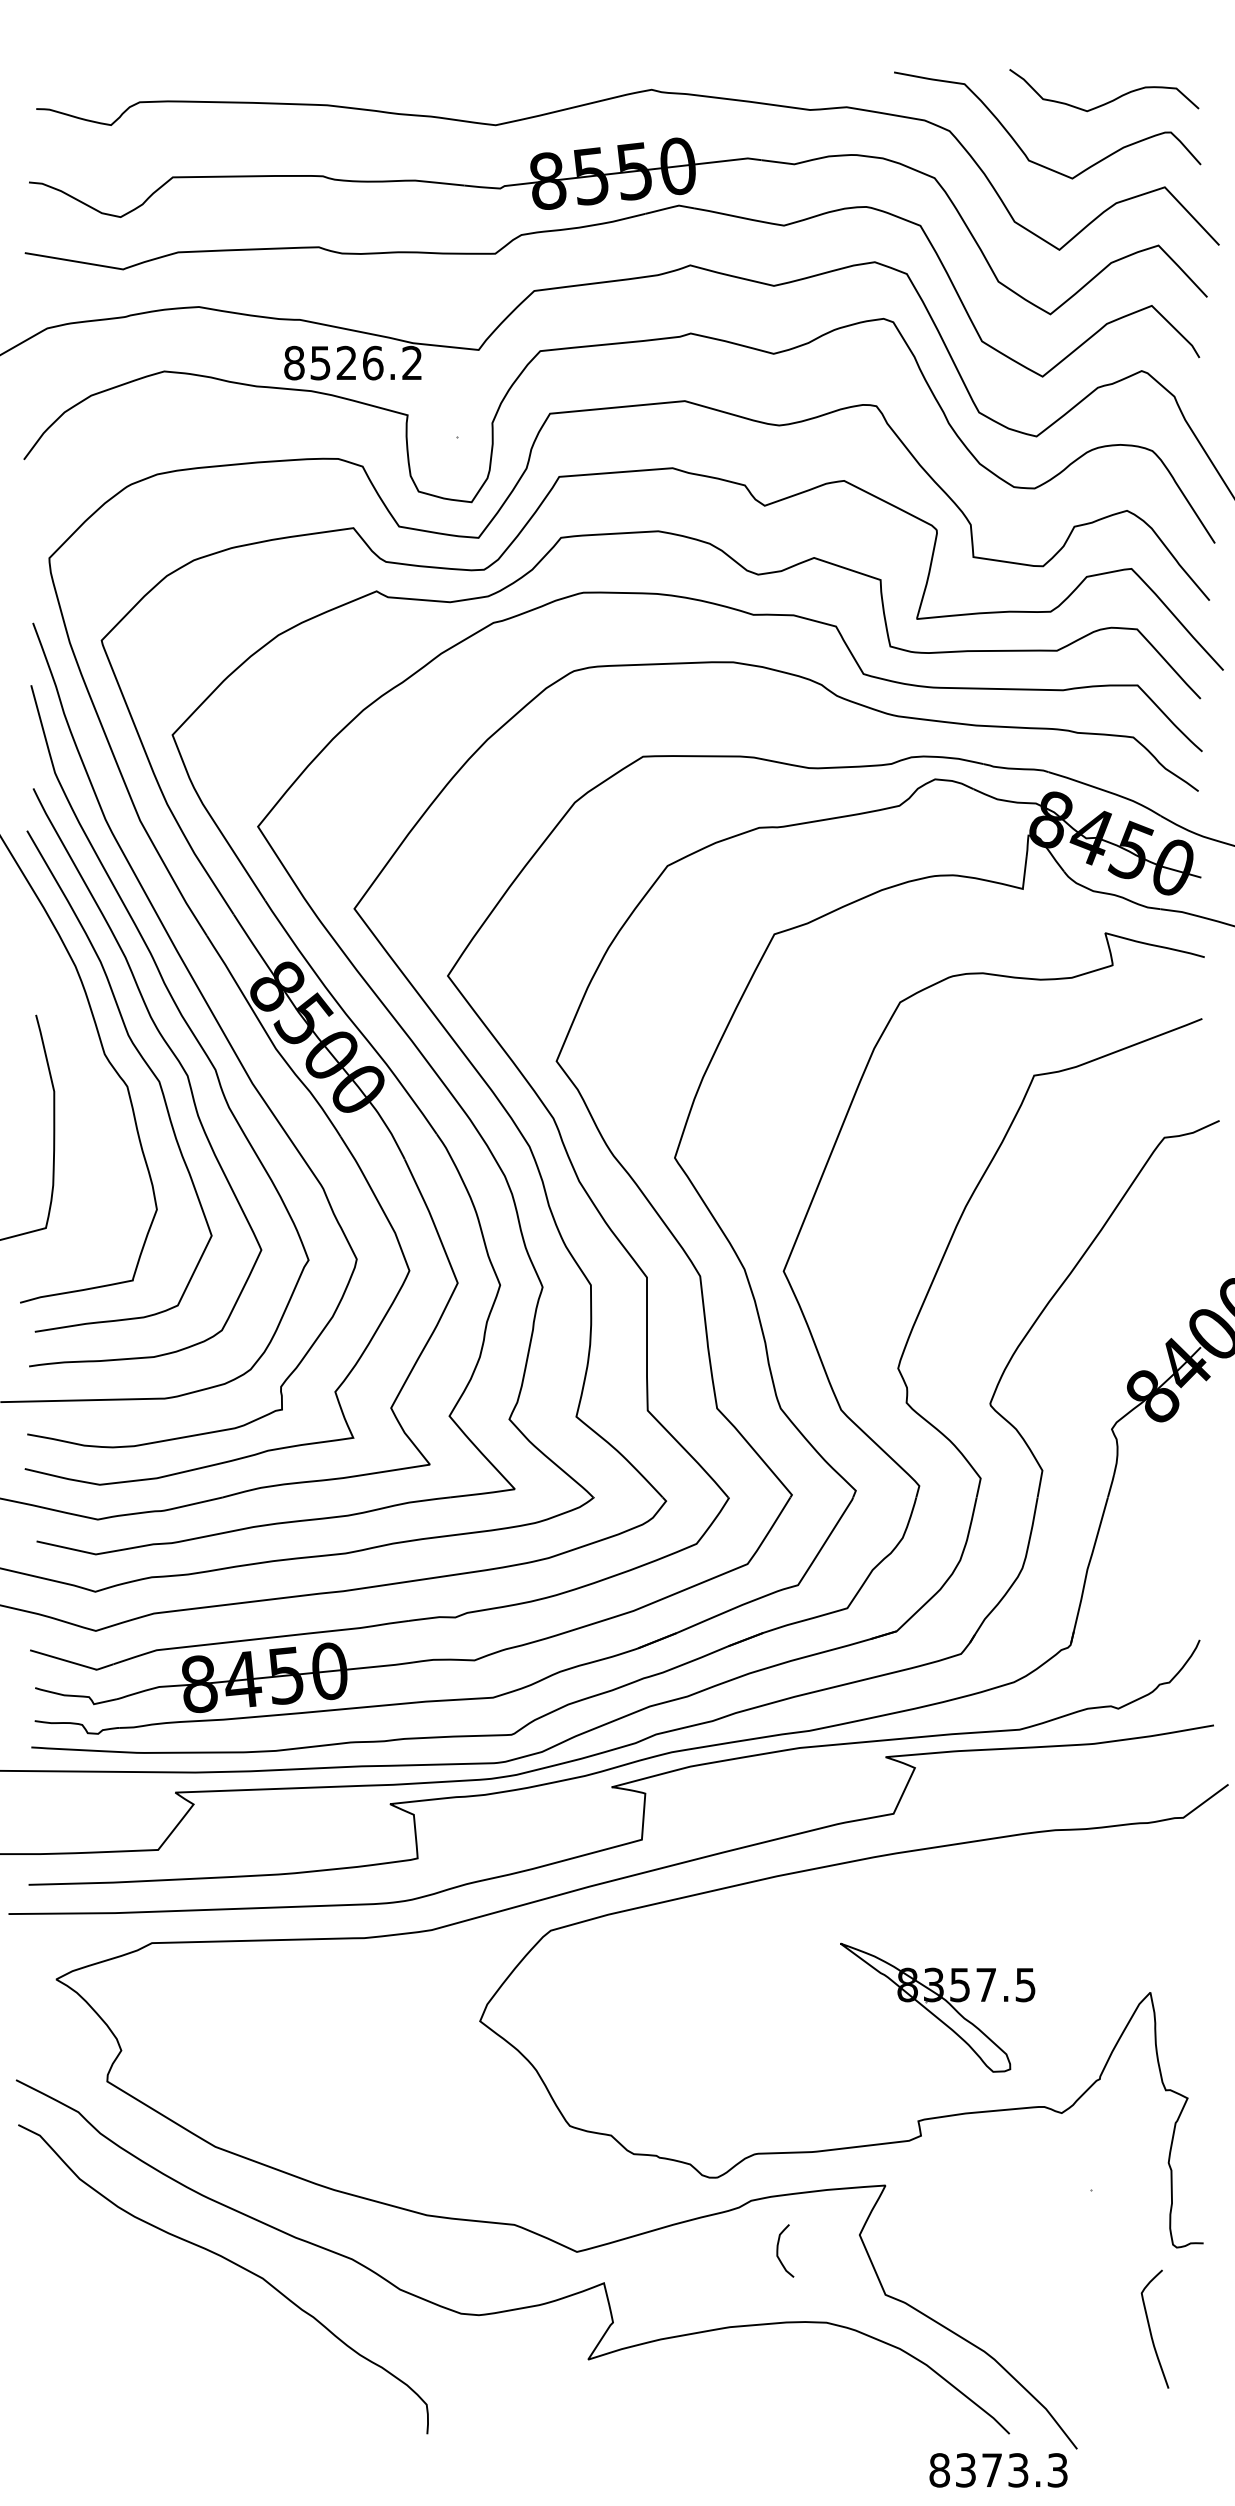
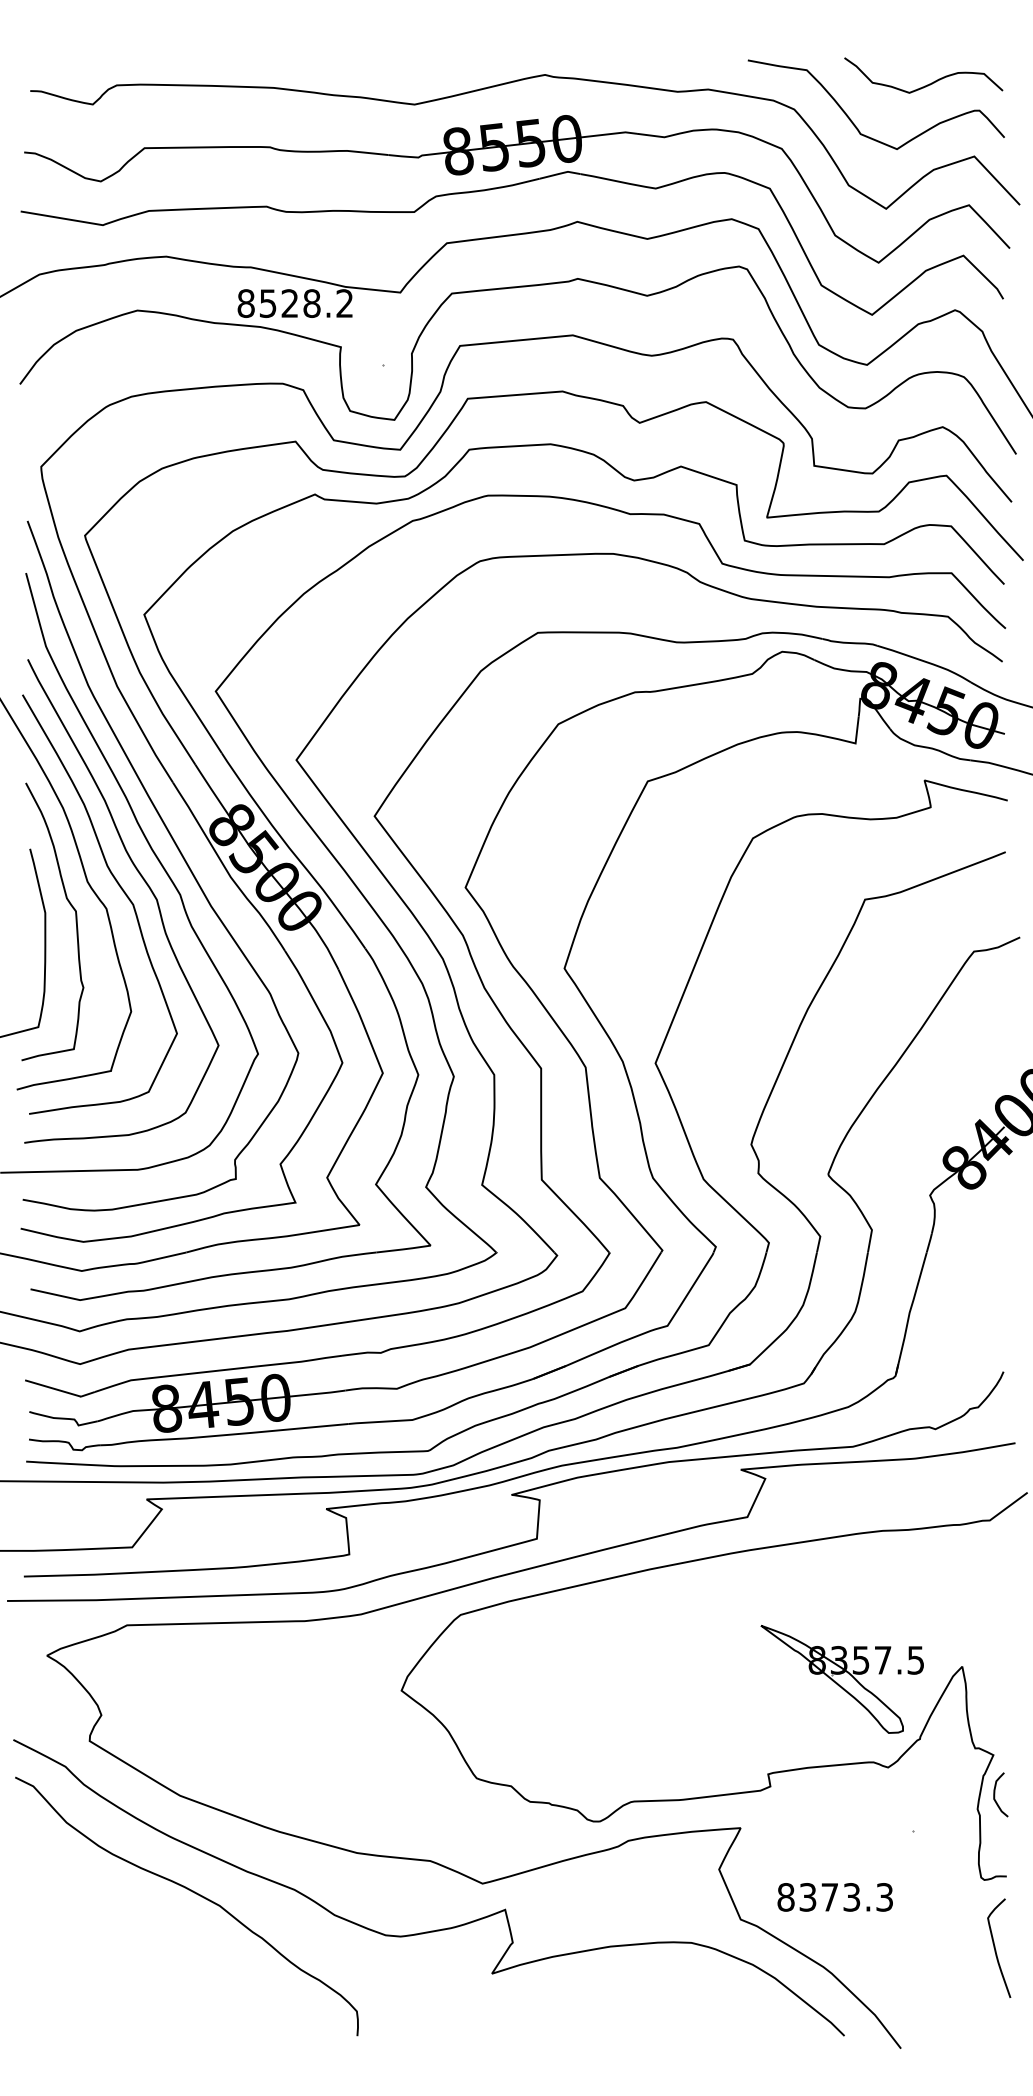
text: (372, 363) -> (311, 303), 8526.2 -> 8528.2
curve: (90, 1101) -> (75, 921), added
part: (936, 2007) -> (841, 1679), moved
curve: (778, 2250) -> (995, 1794), moved
curve: (1150, 2328) -> (995, 1947), moved
text: (997, 2470) -> (834, 1897), moved

